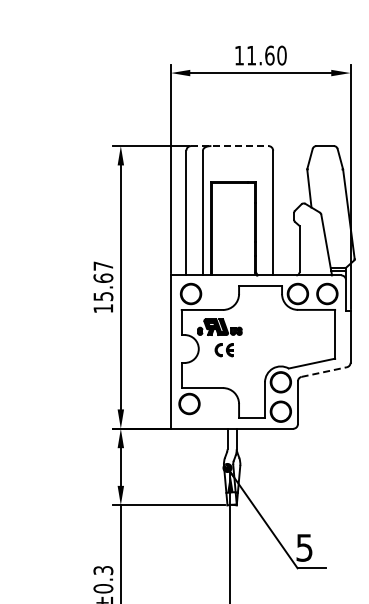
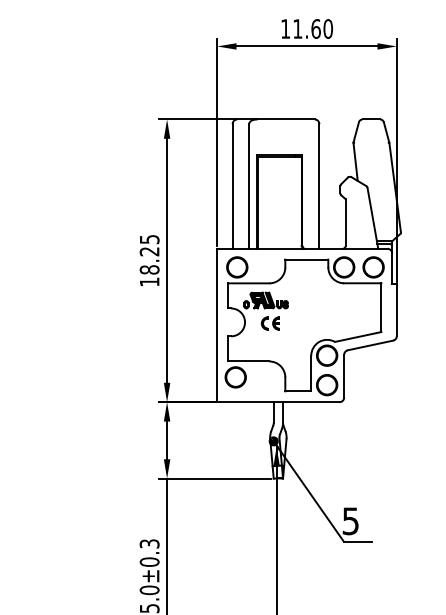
line: (230, 146) -> (276, 119), dashed -> solid
text: (103, 281) -> (149, 254), 15.67 -> 18.25
line: (325, 372) -> (371, 345), dashed -> solid

